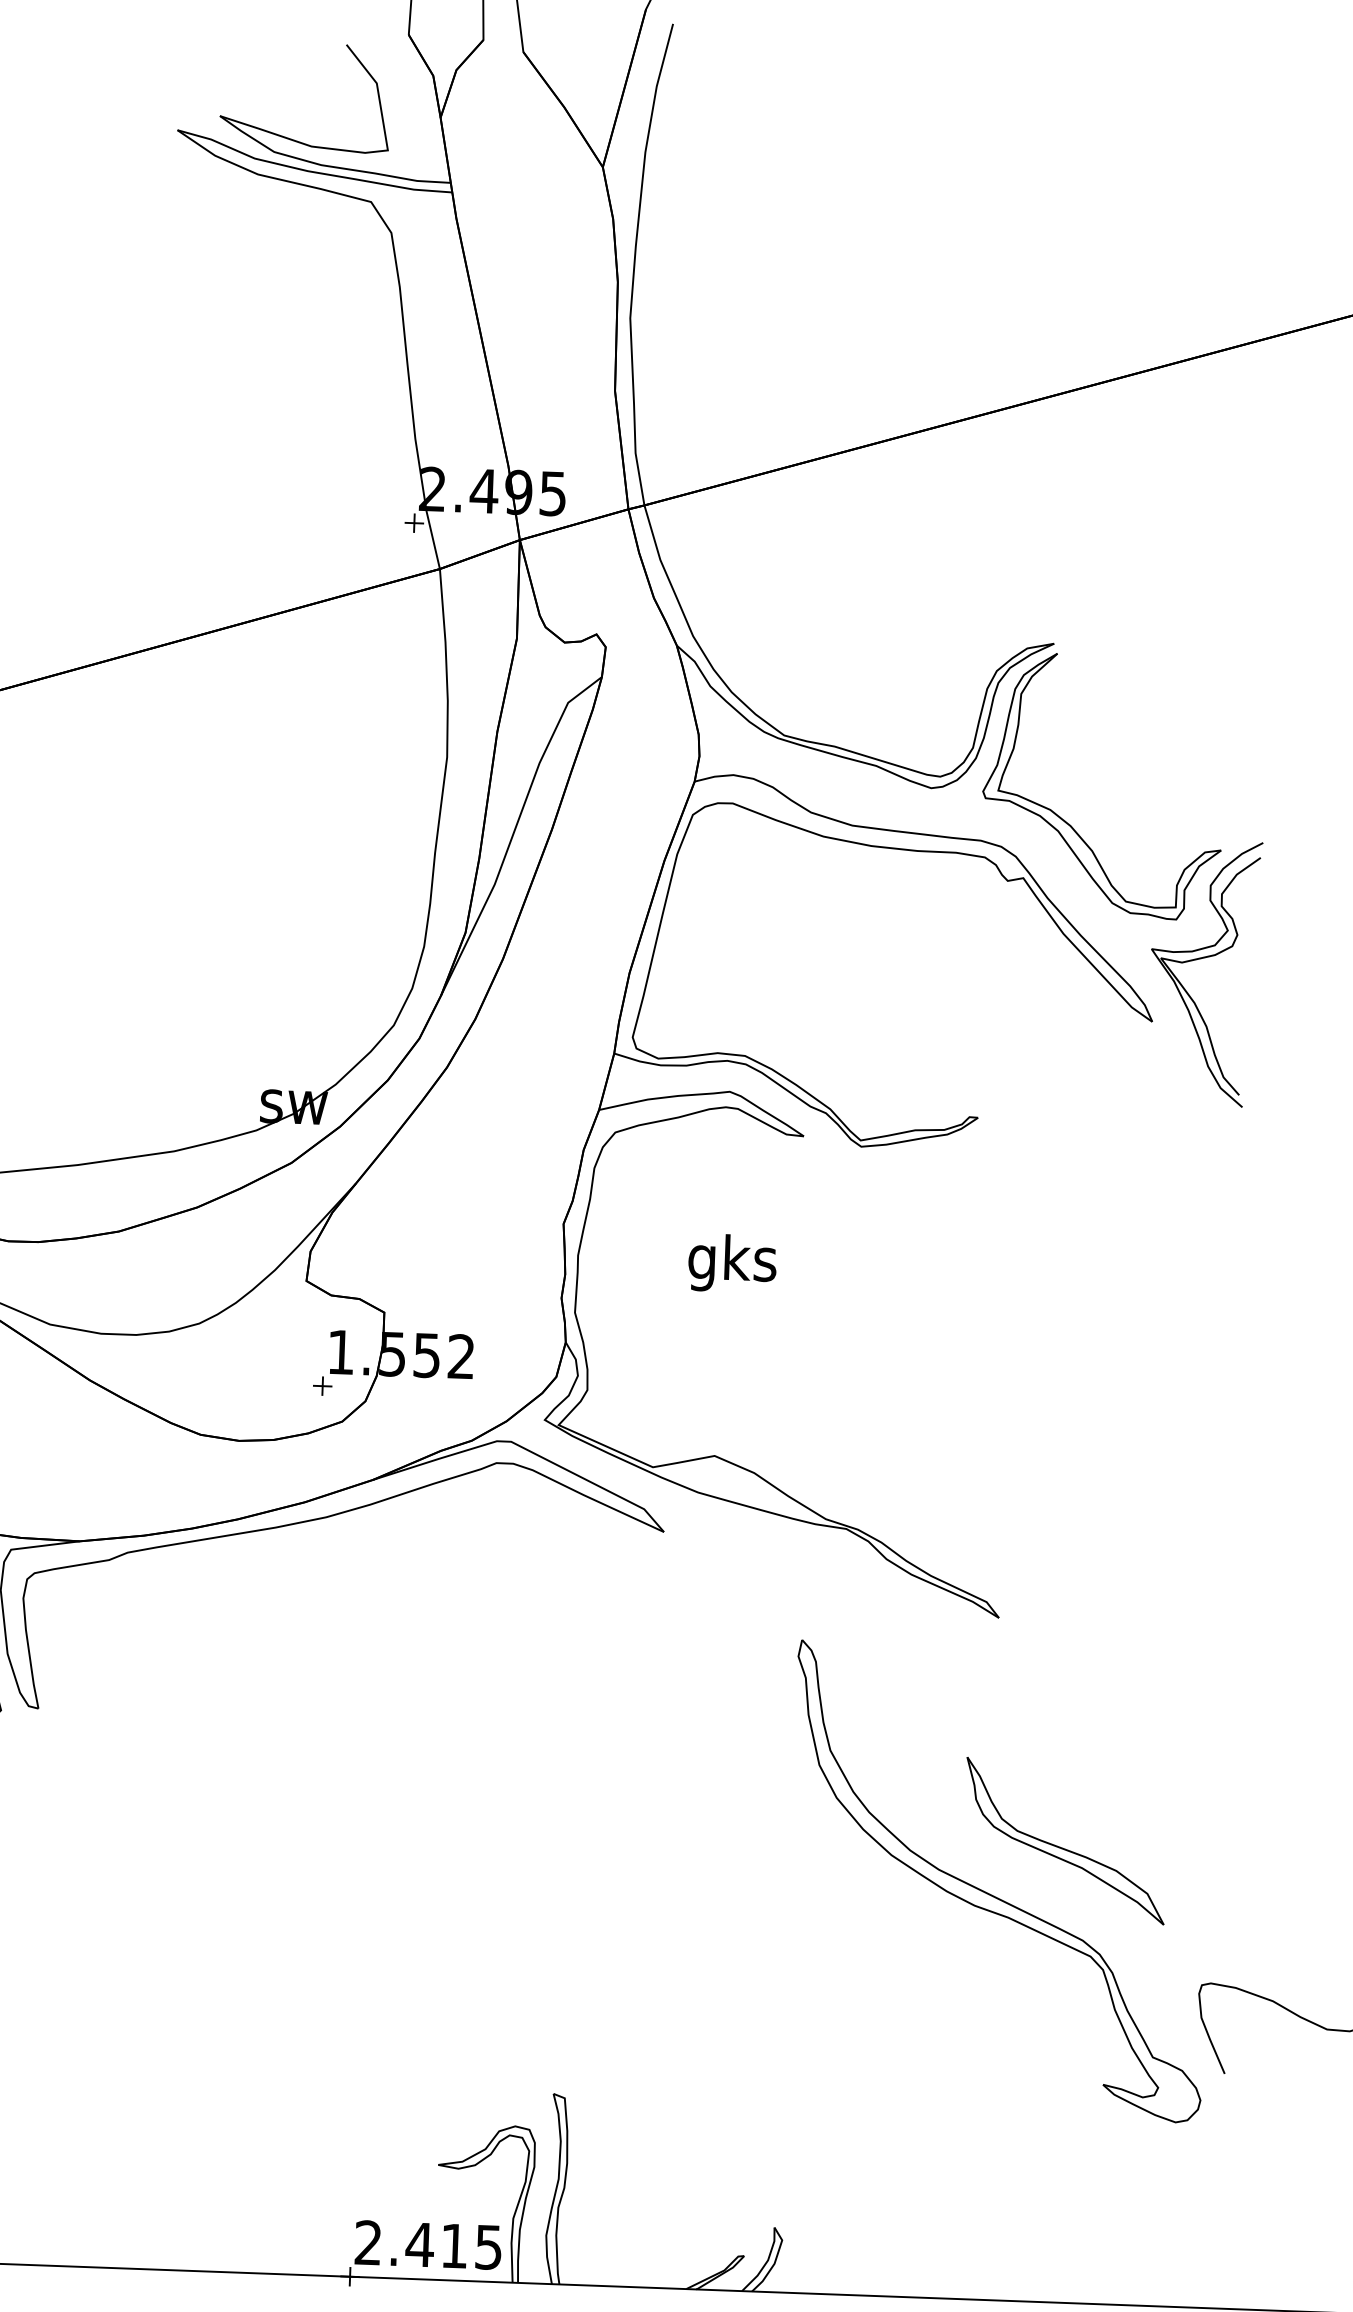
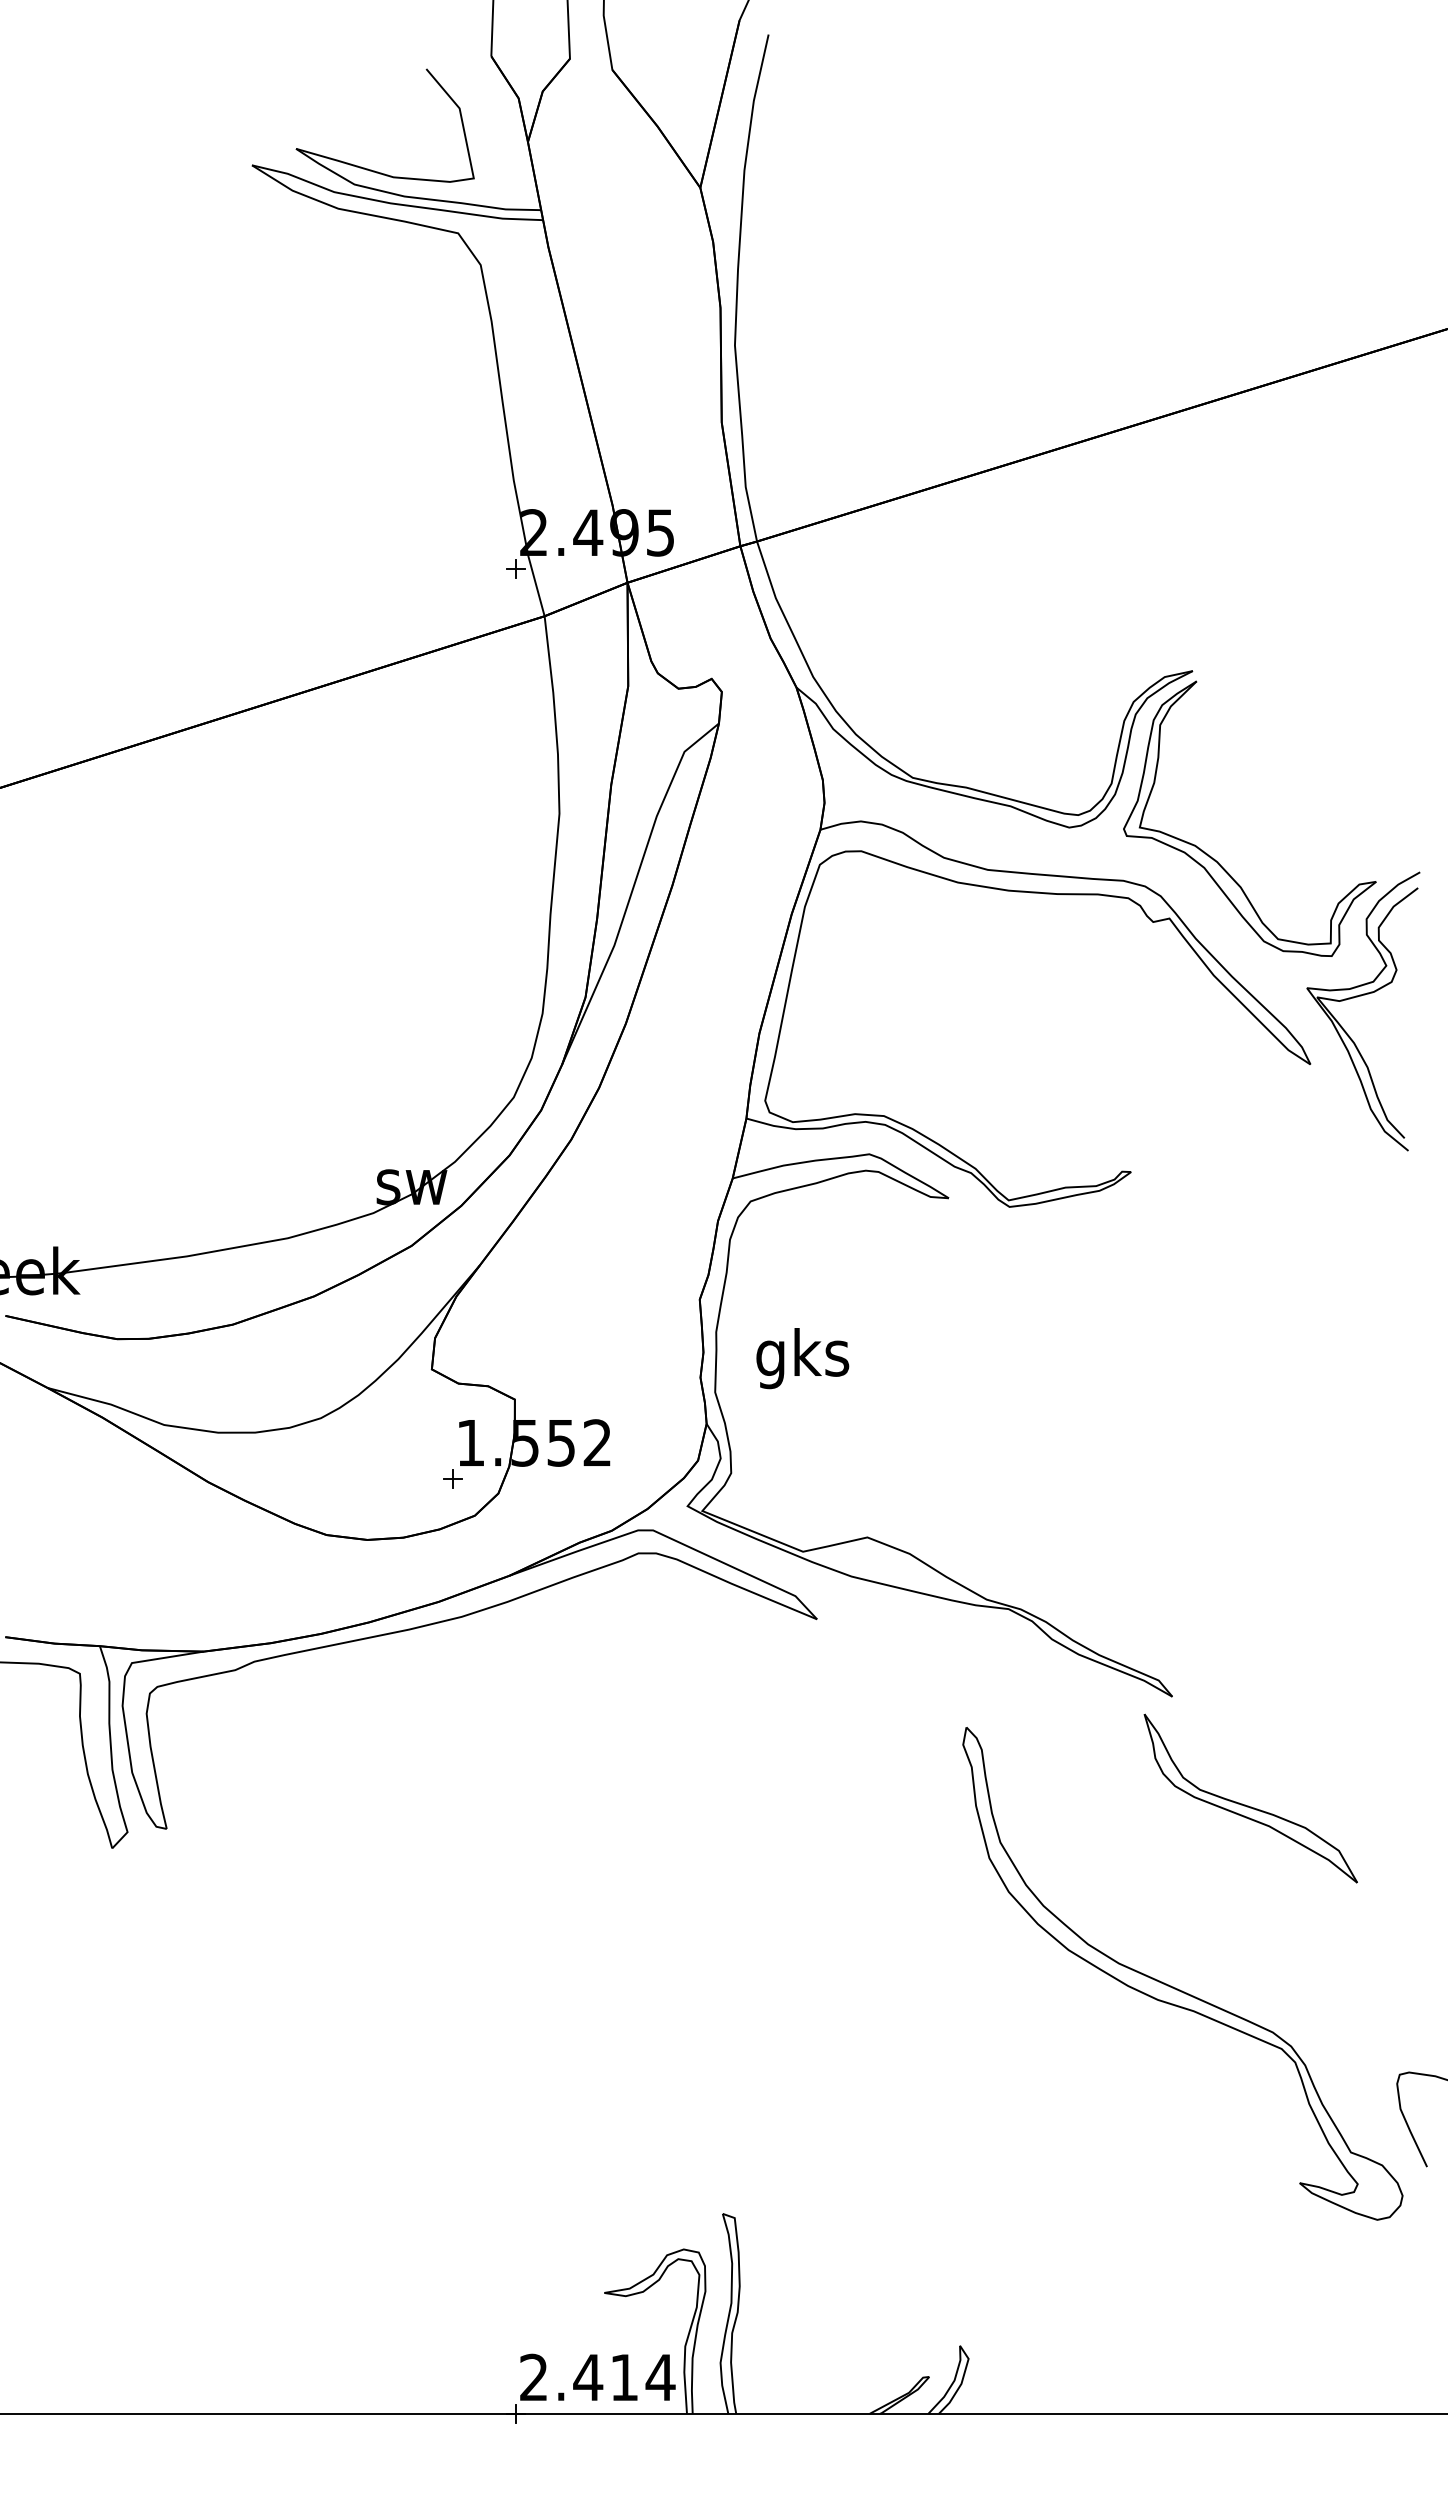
text: (732, 1263) -> (802, 1358), moved
part: (1063, 1847) -> (1248, 1805), moved
text: (488, 2247) -> (660, 2377), 2.415 -> 2.414

